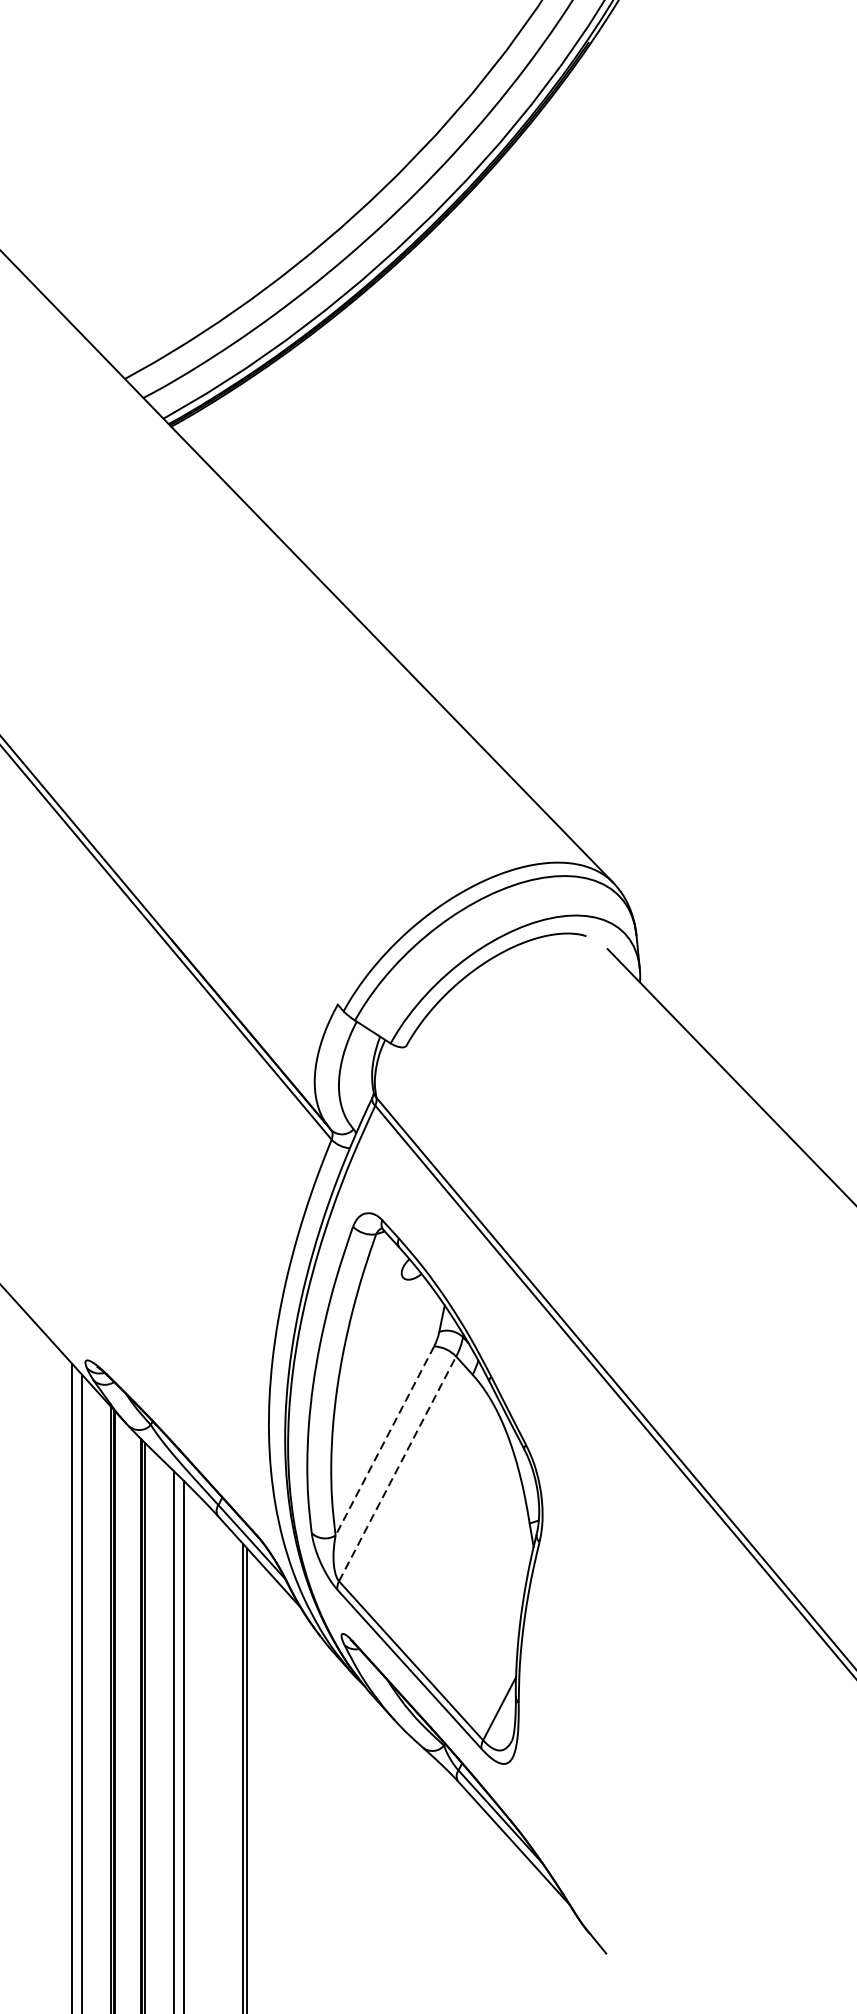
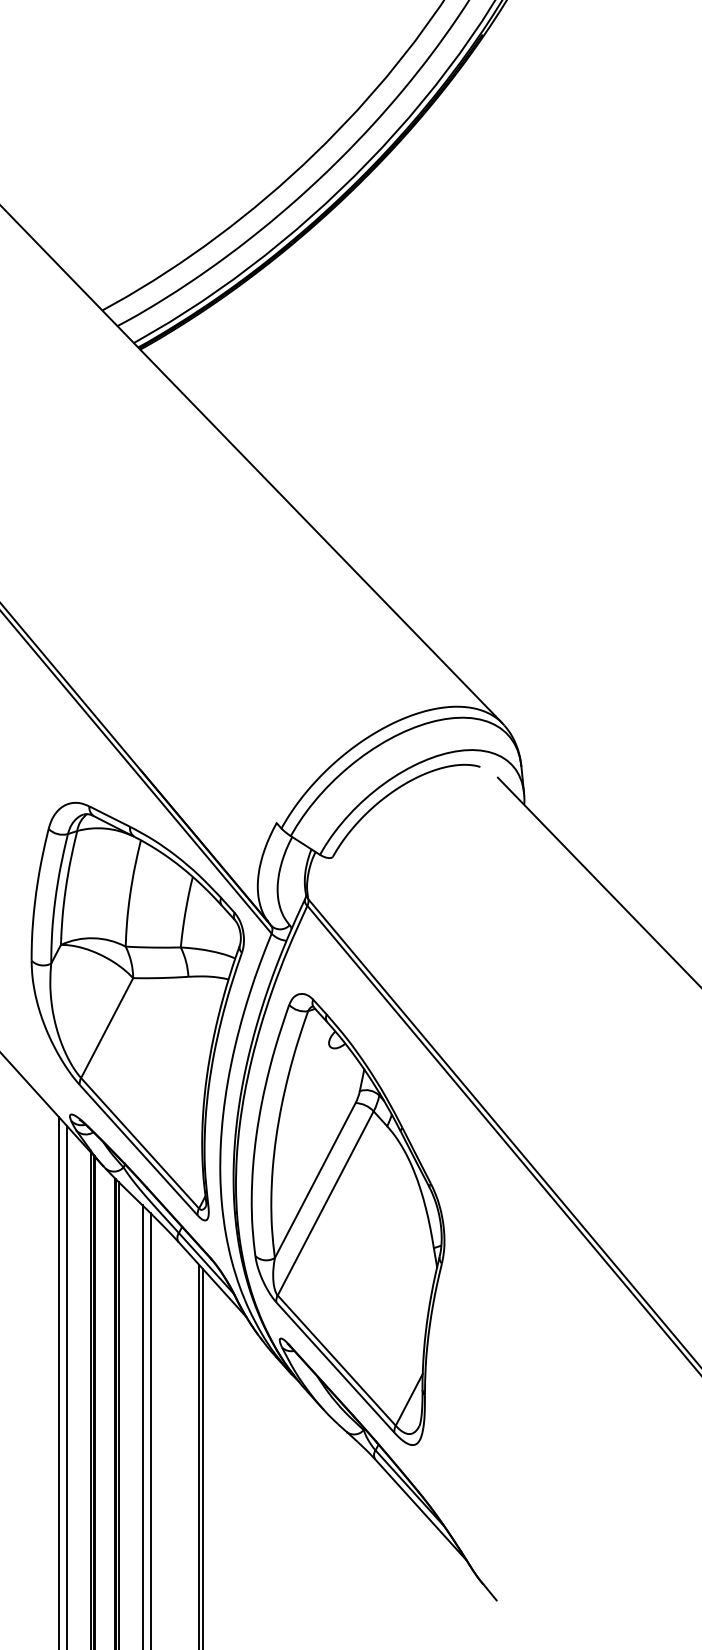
part: (167, 1234) -> (137, 1011), added
line: (385, 1440) -> (315, 1180), dashed -> solid
line: (397, 1469) -> (325, 1203), dashed -> solid

